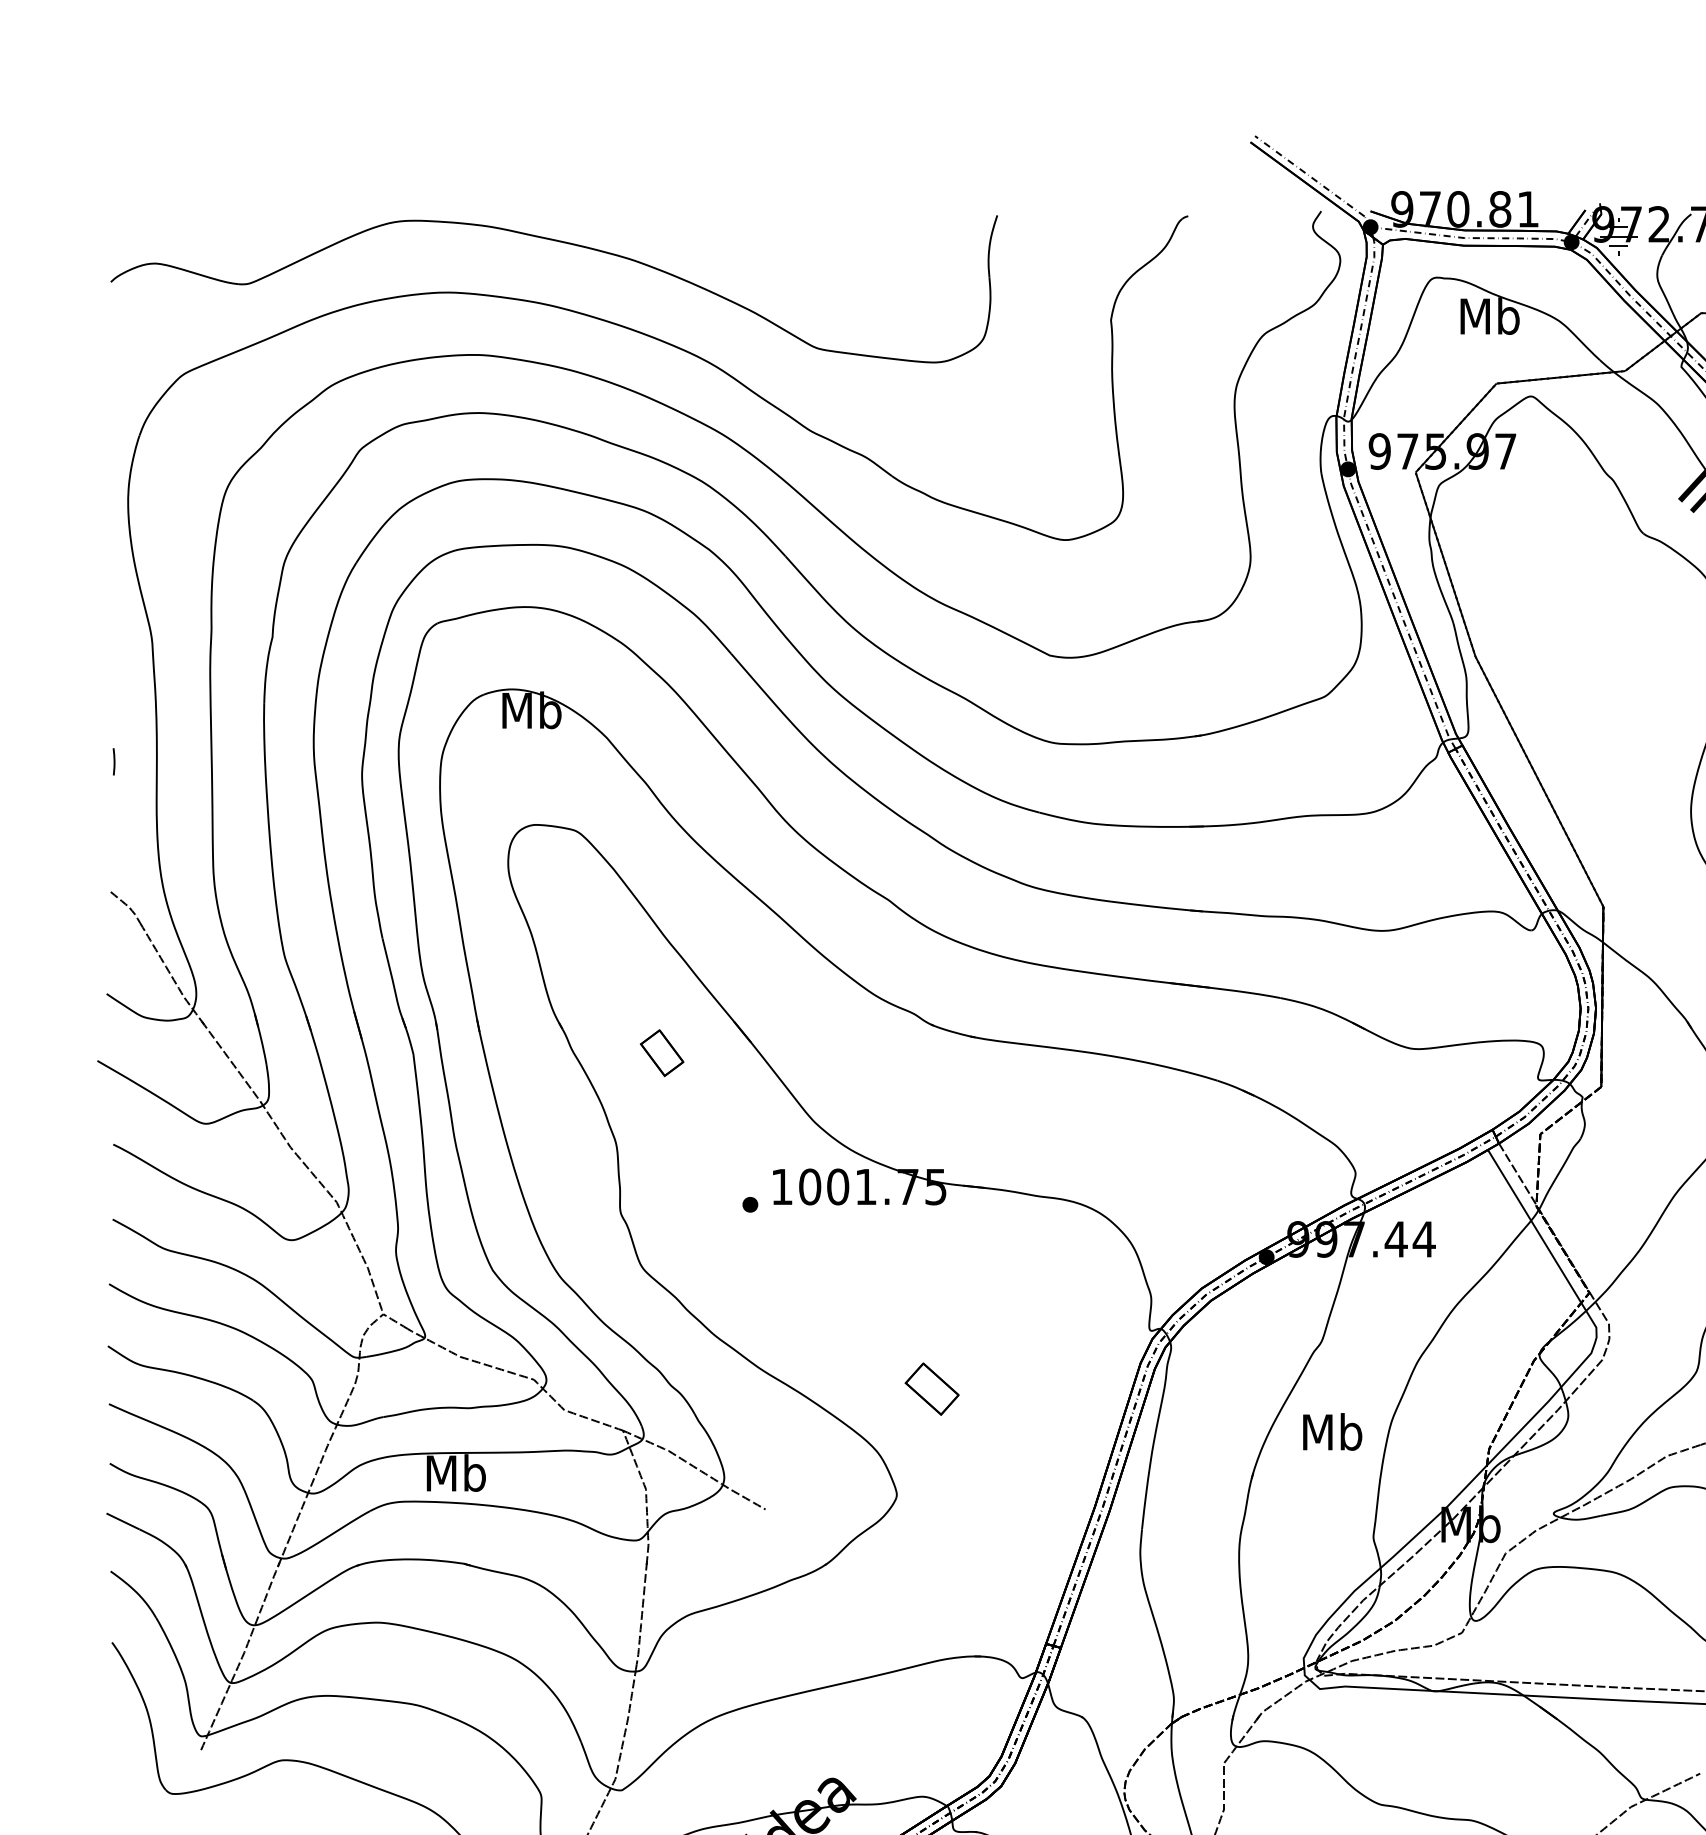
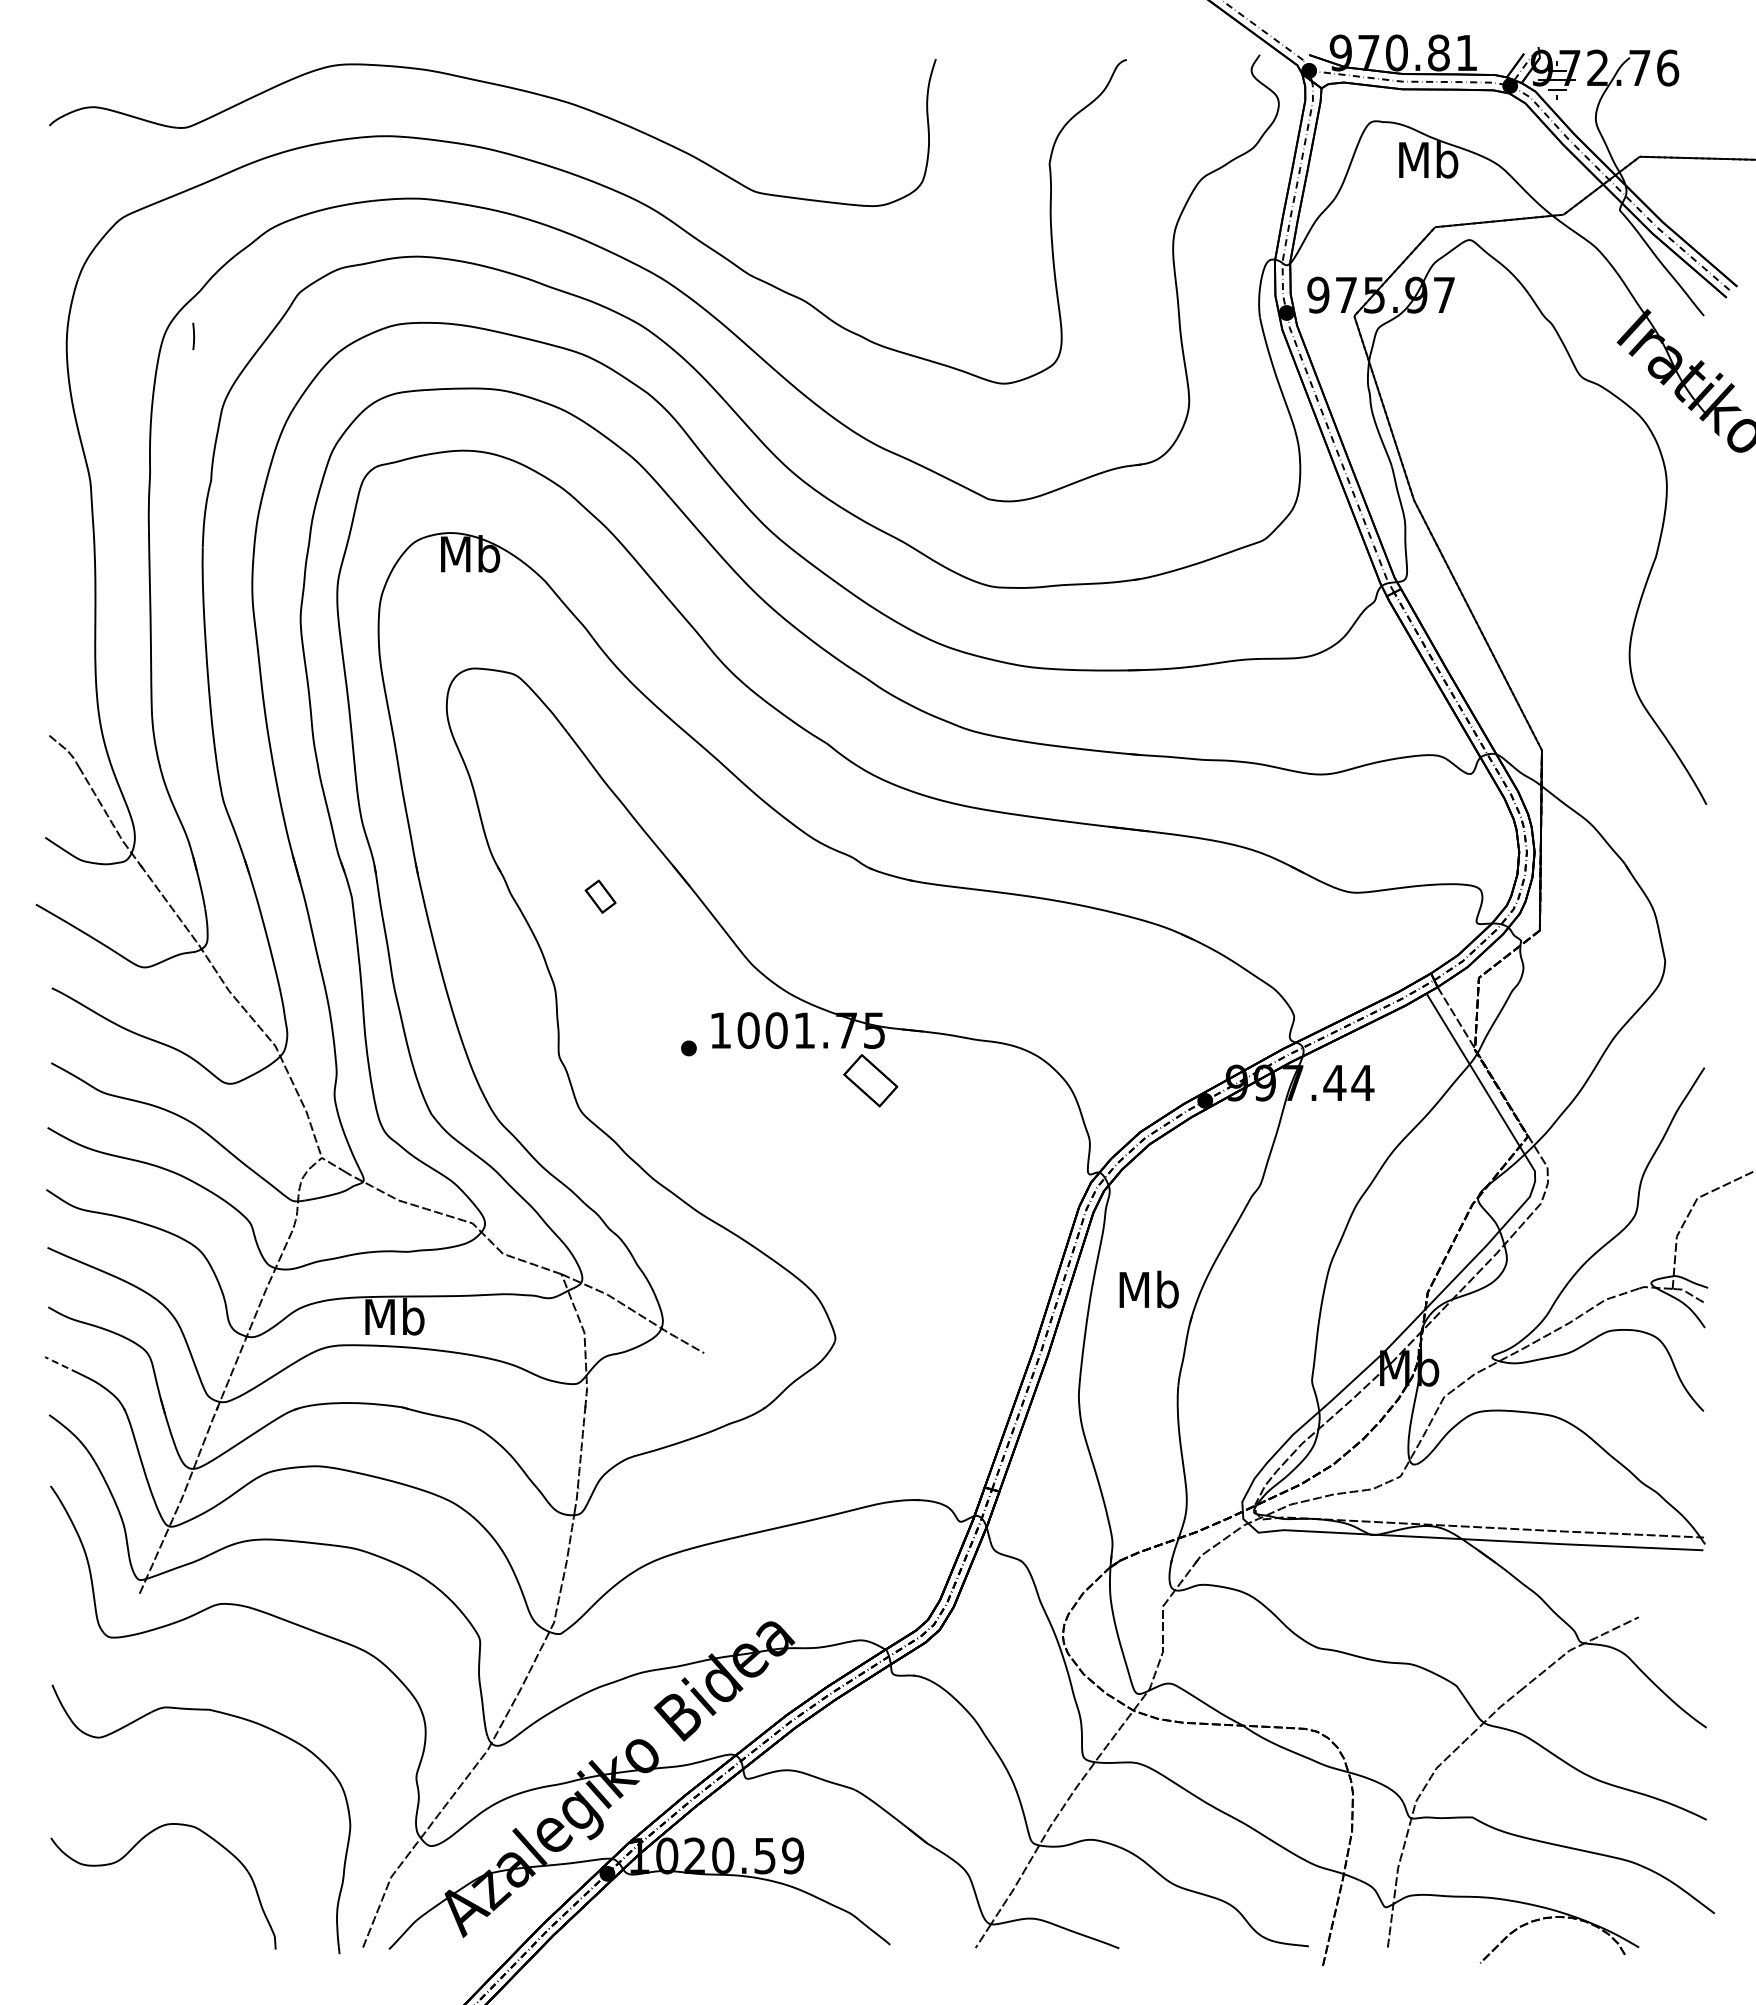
line: (113, 761) -> (193, 336), moved
part: (661, 1052) -> (600, 896), size x0.7
part: (931, 1388) -> (870, 1080), moved
text: (1331, 1431) -> (1148, 1289), moved
line: (122, 1520) -> (61, 1364), solid -> dashed

